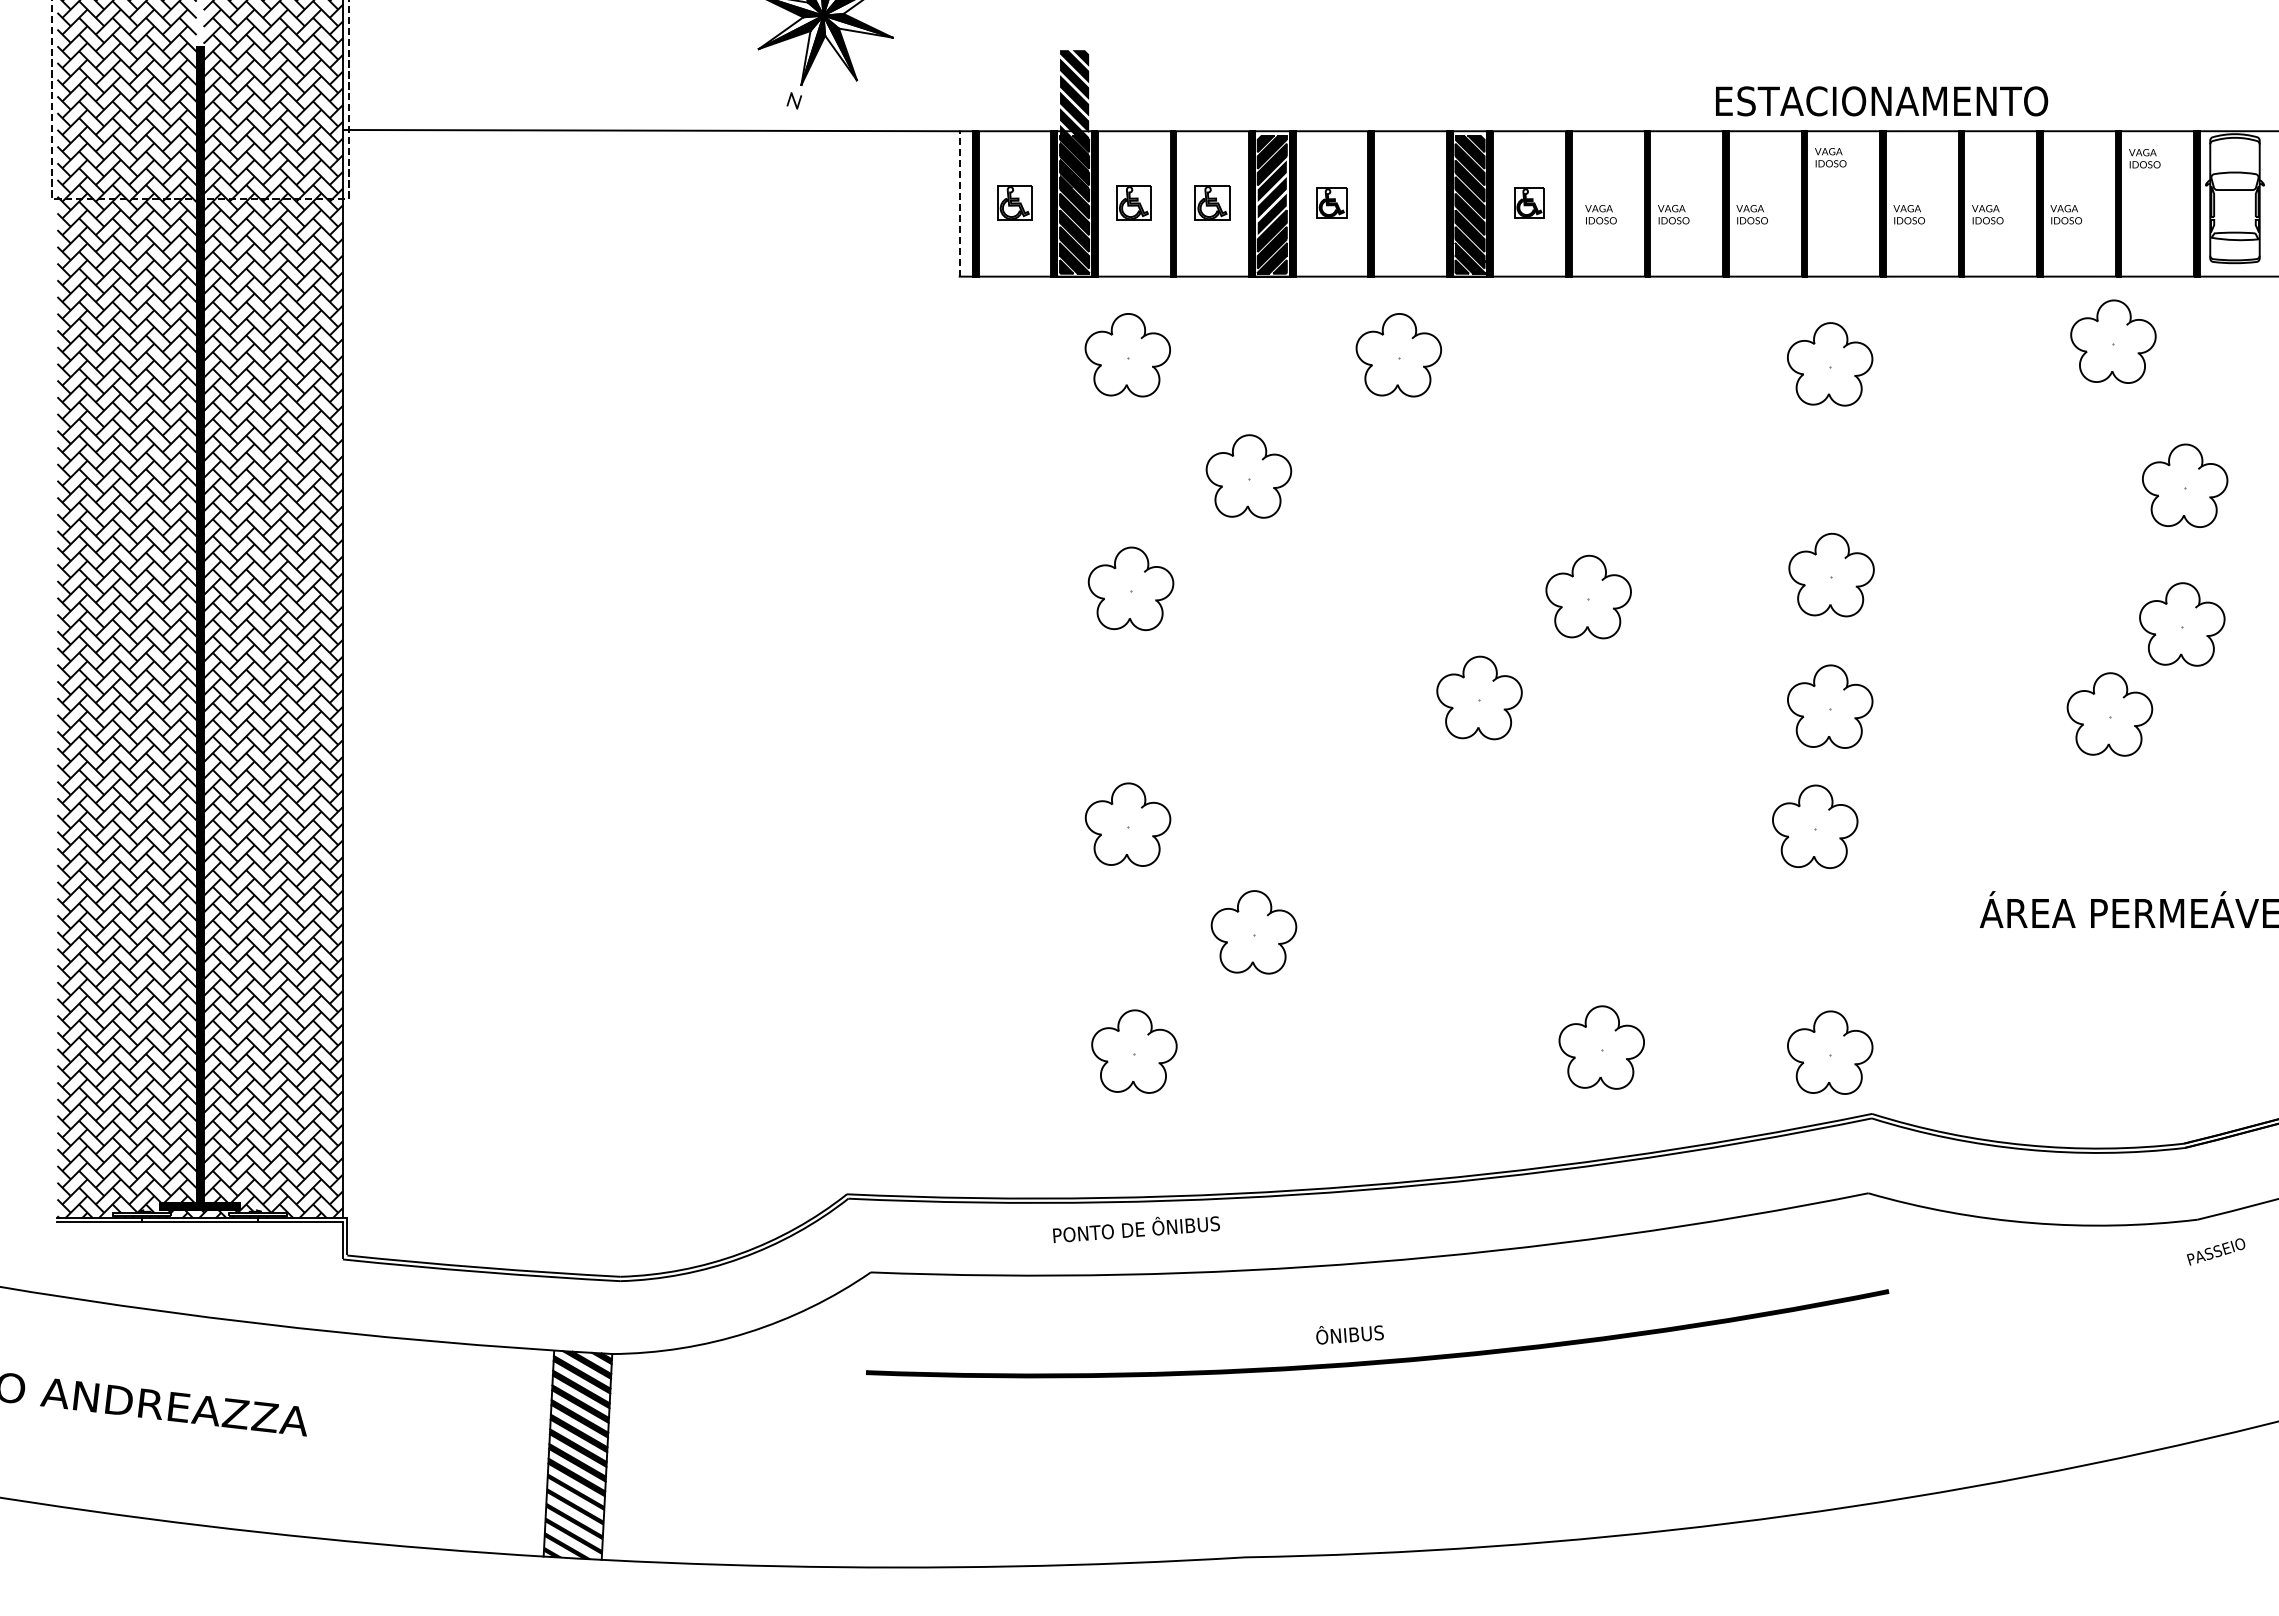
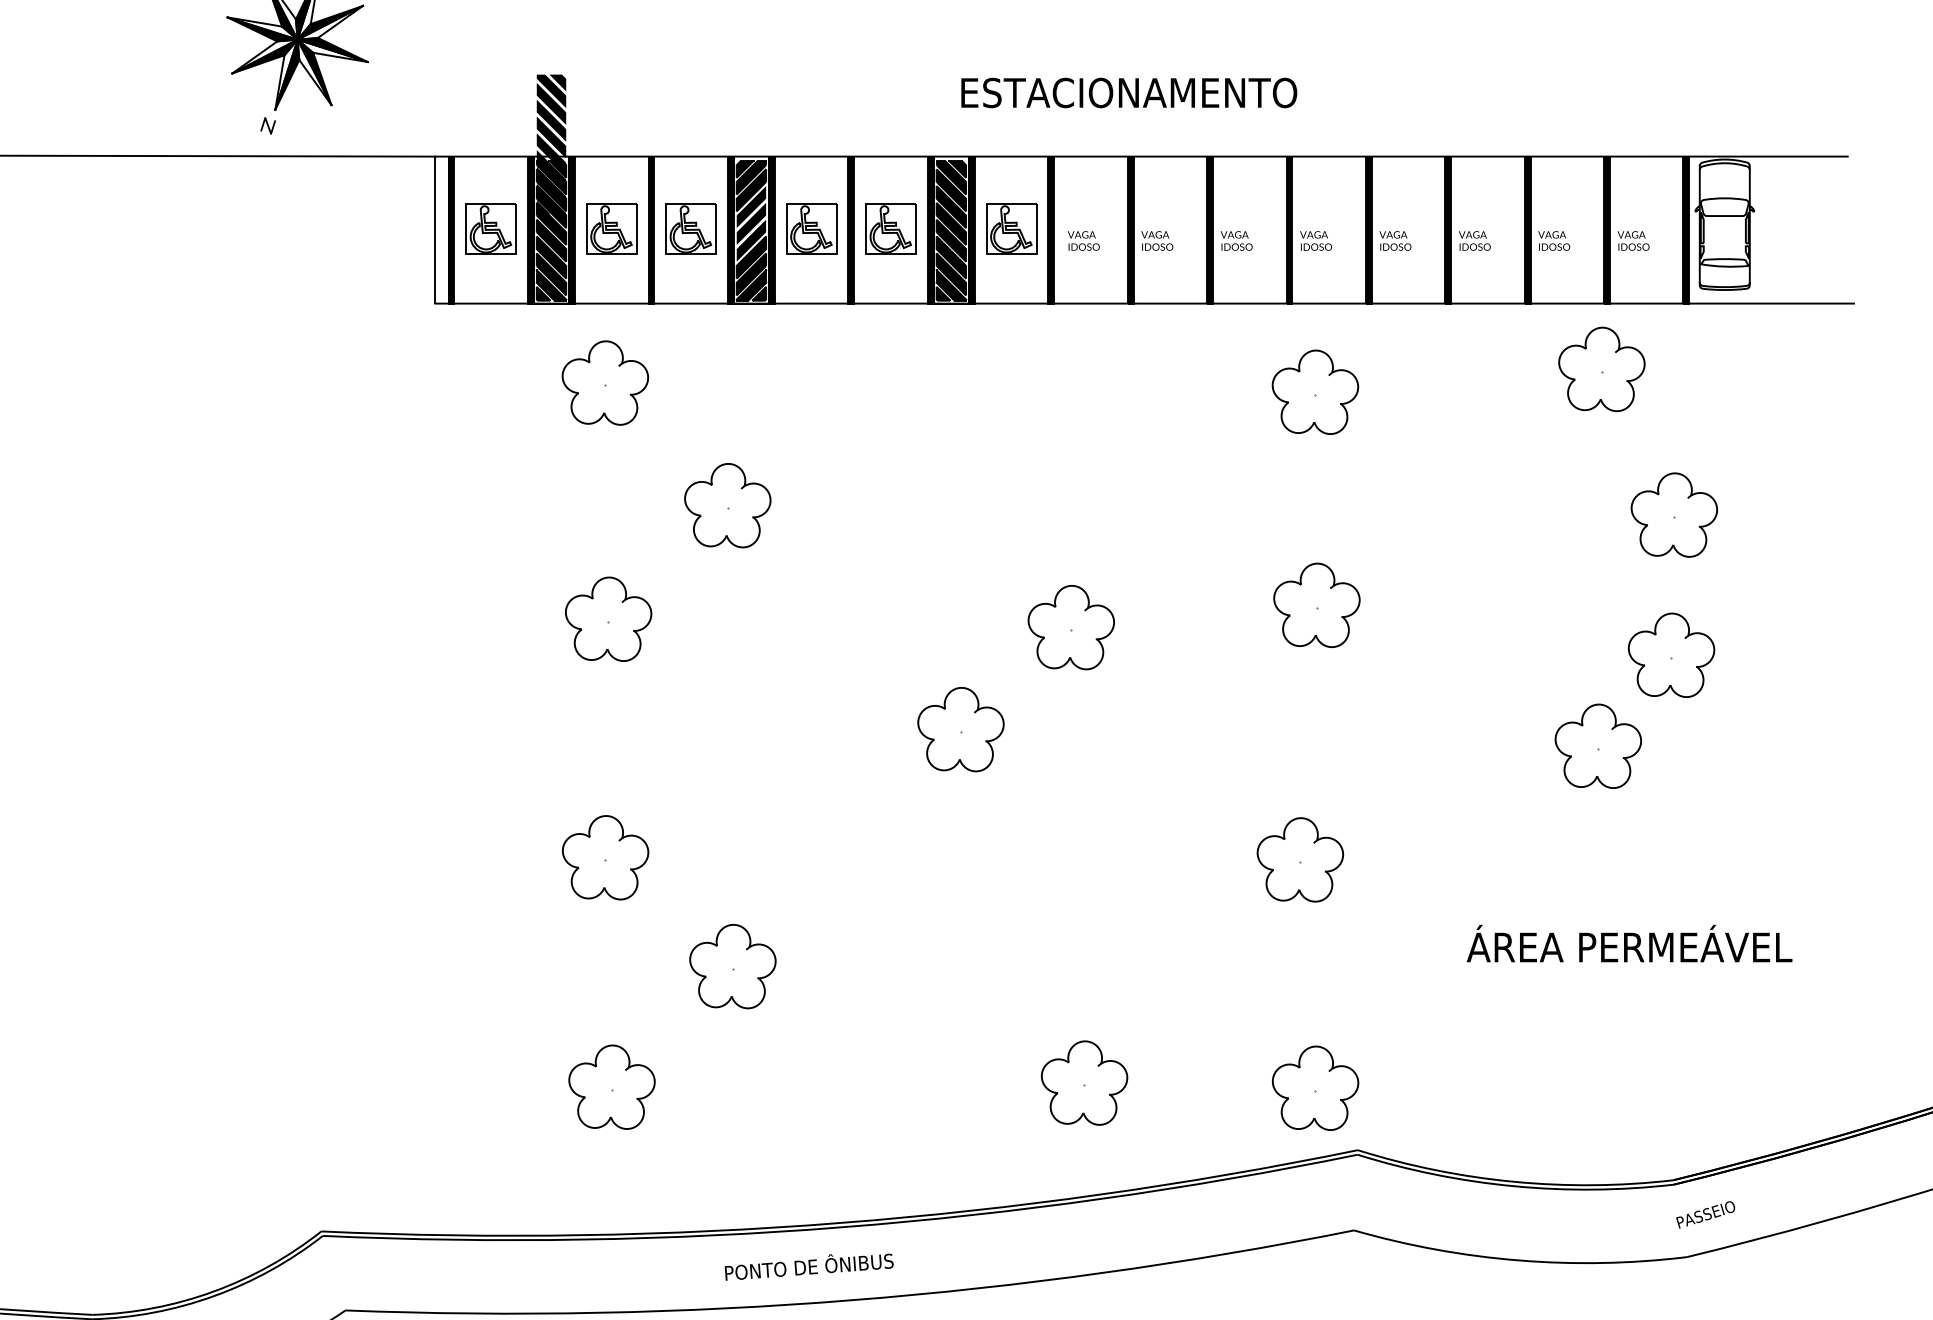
text: (1882, 101) -> (1129, 93), moved
text: (1830, 157) -> (1315, 240), moved
text: (2144, 158) -> (1633, 240), moved
part: (1014, 202) -> (490, 228), size x1.43
part: (1133, 202) -> (611, 228), size x1.43
part: (1212, 202) -> (690, 228), size x1.43
part: (1331, 202) -> (811, 228), size x1.67
part: (1410, 202) -> (891, 228), added
part: (1529, 202) -> (1011, 228), size x1.67
line: (959, 203) -> (435, 229), dashed -> solid
part: (1398, 355) -> (879, 383), removed
part: (1830, 706) -> (1315, 738), removed
text: (1136, 1229) -> (809, 1267), moved
text: (2216, 1251) -> (1706, 1214), moved

